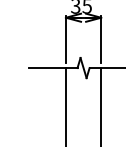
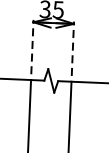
line: (65, 39) -> (31, 47), solid -> dashed
line: (101, 39) -> (73, 48), solid -> dashed

